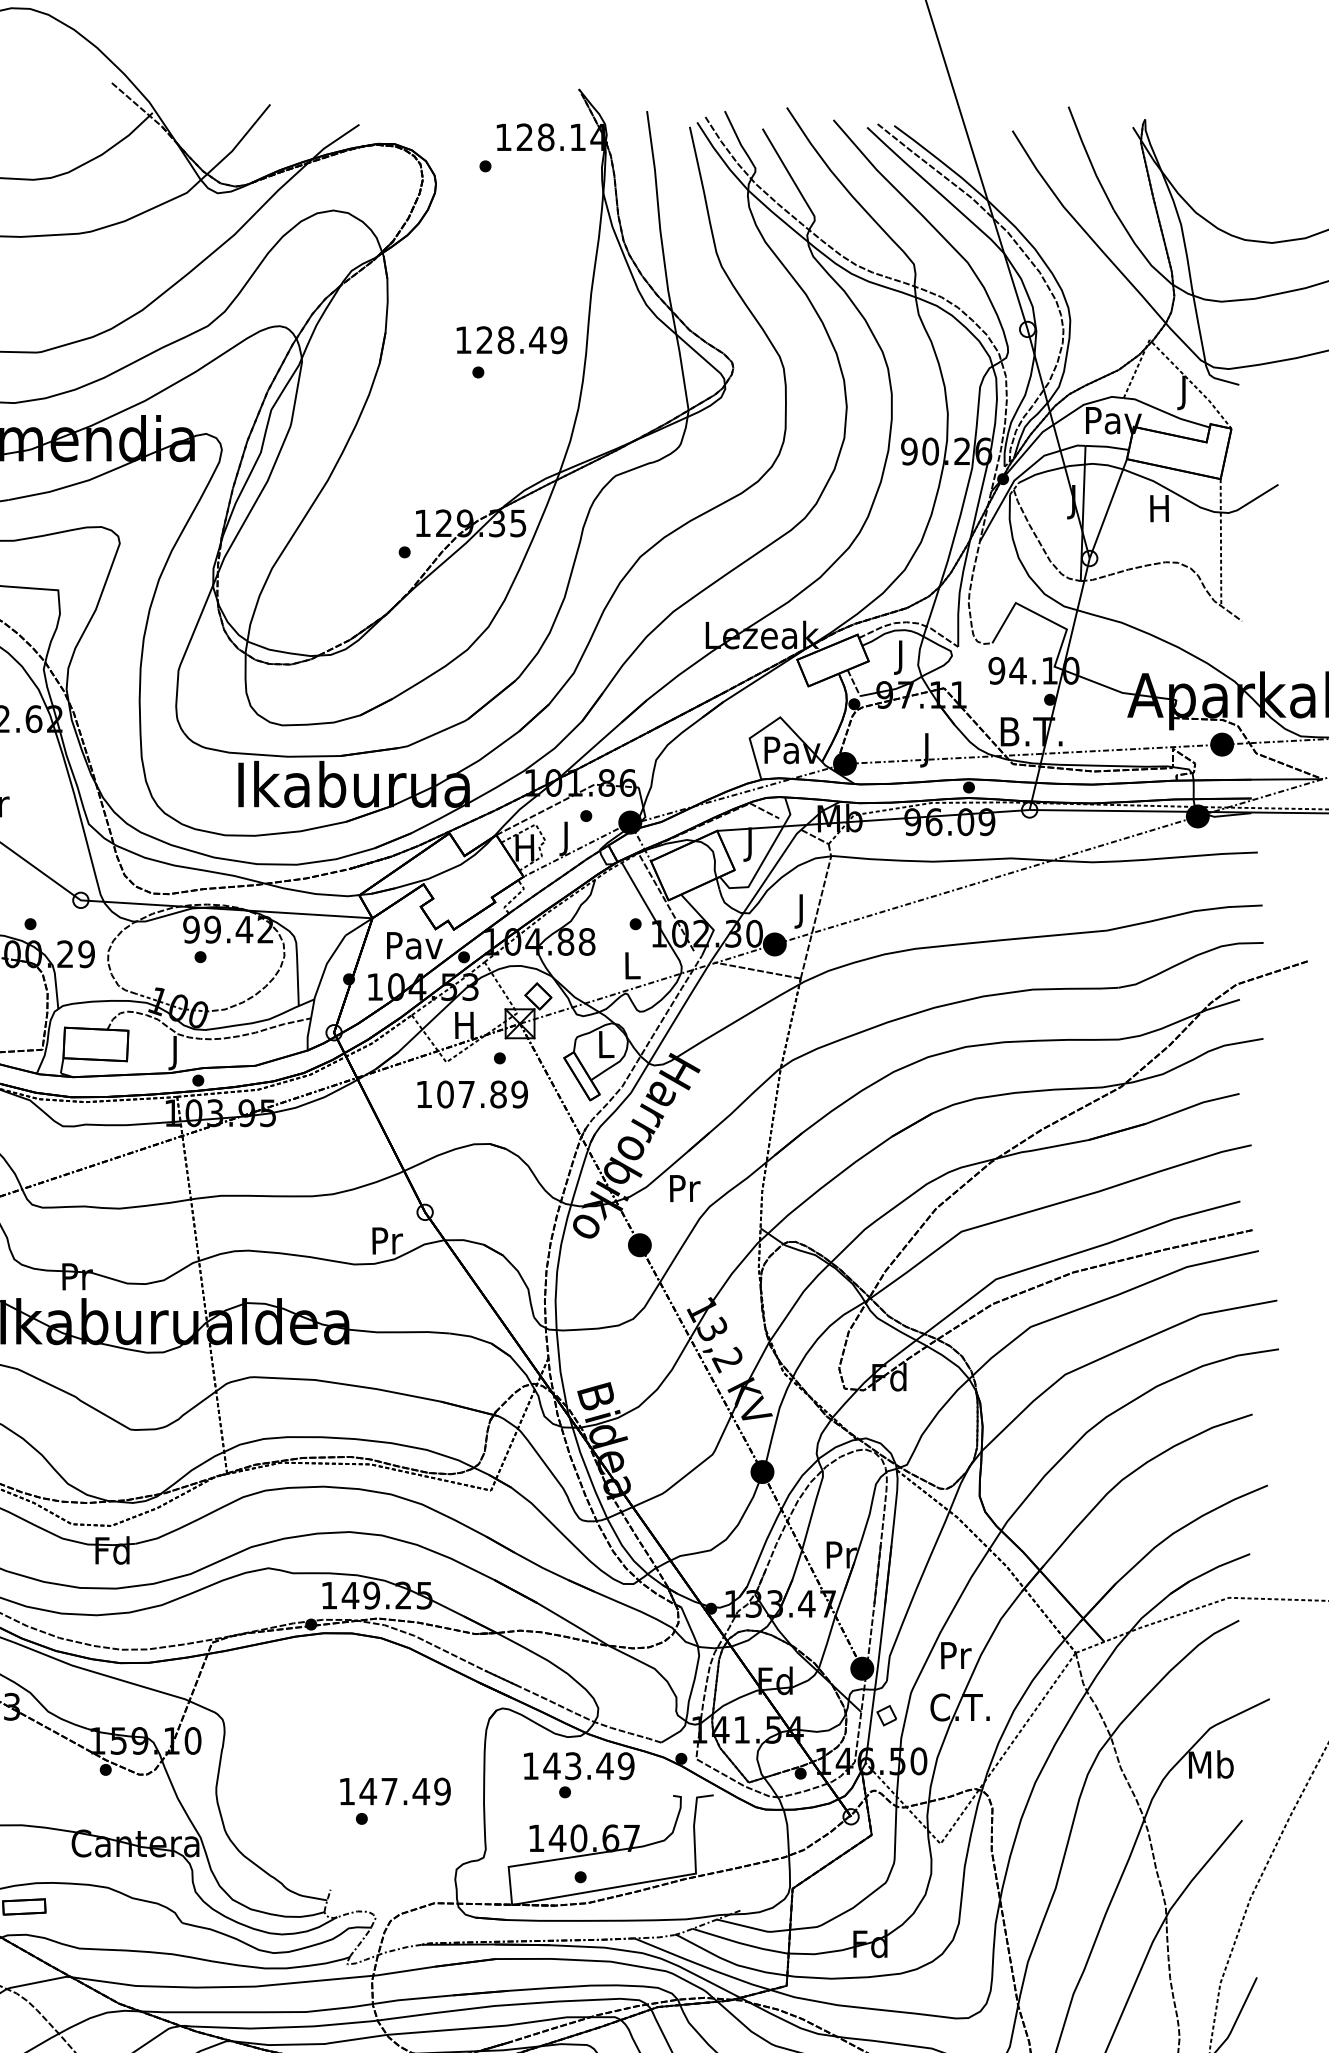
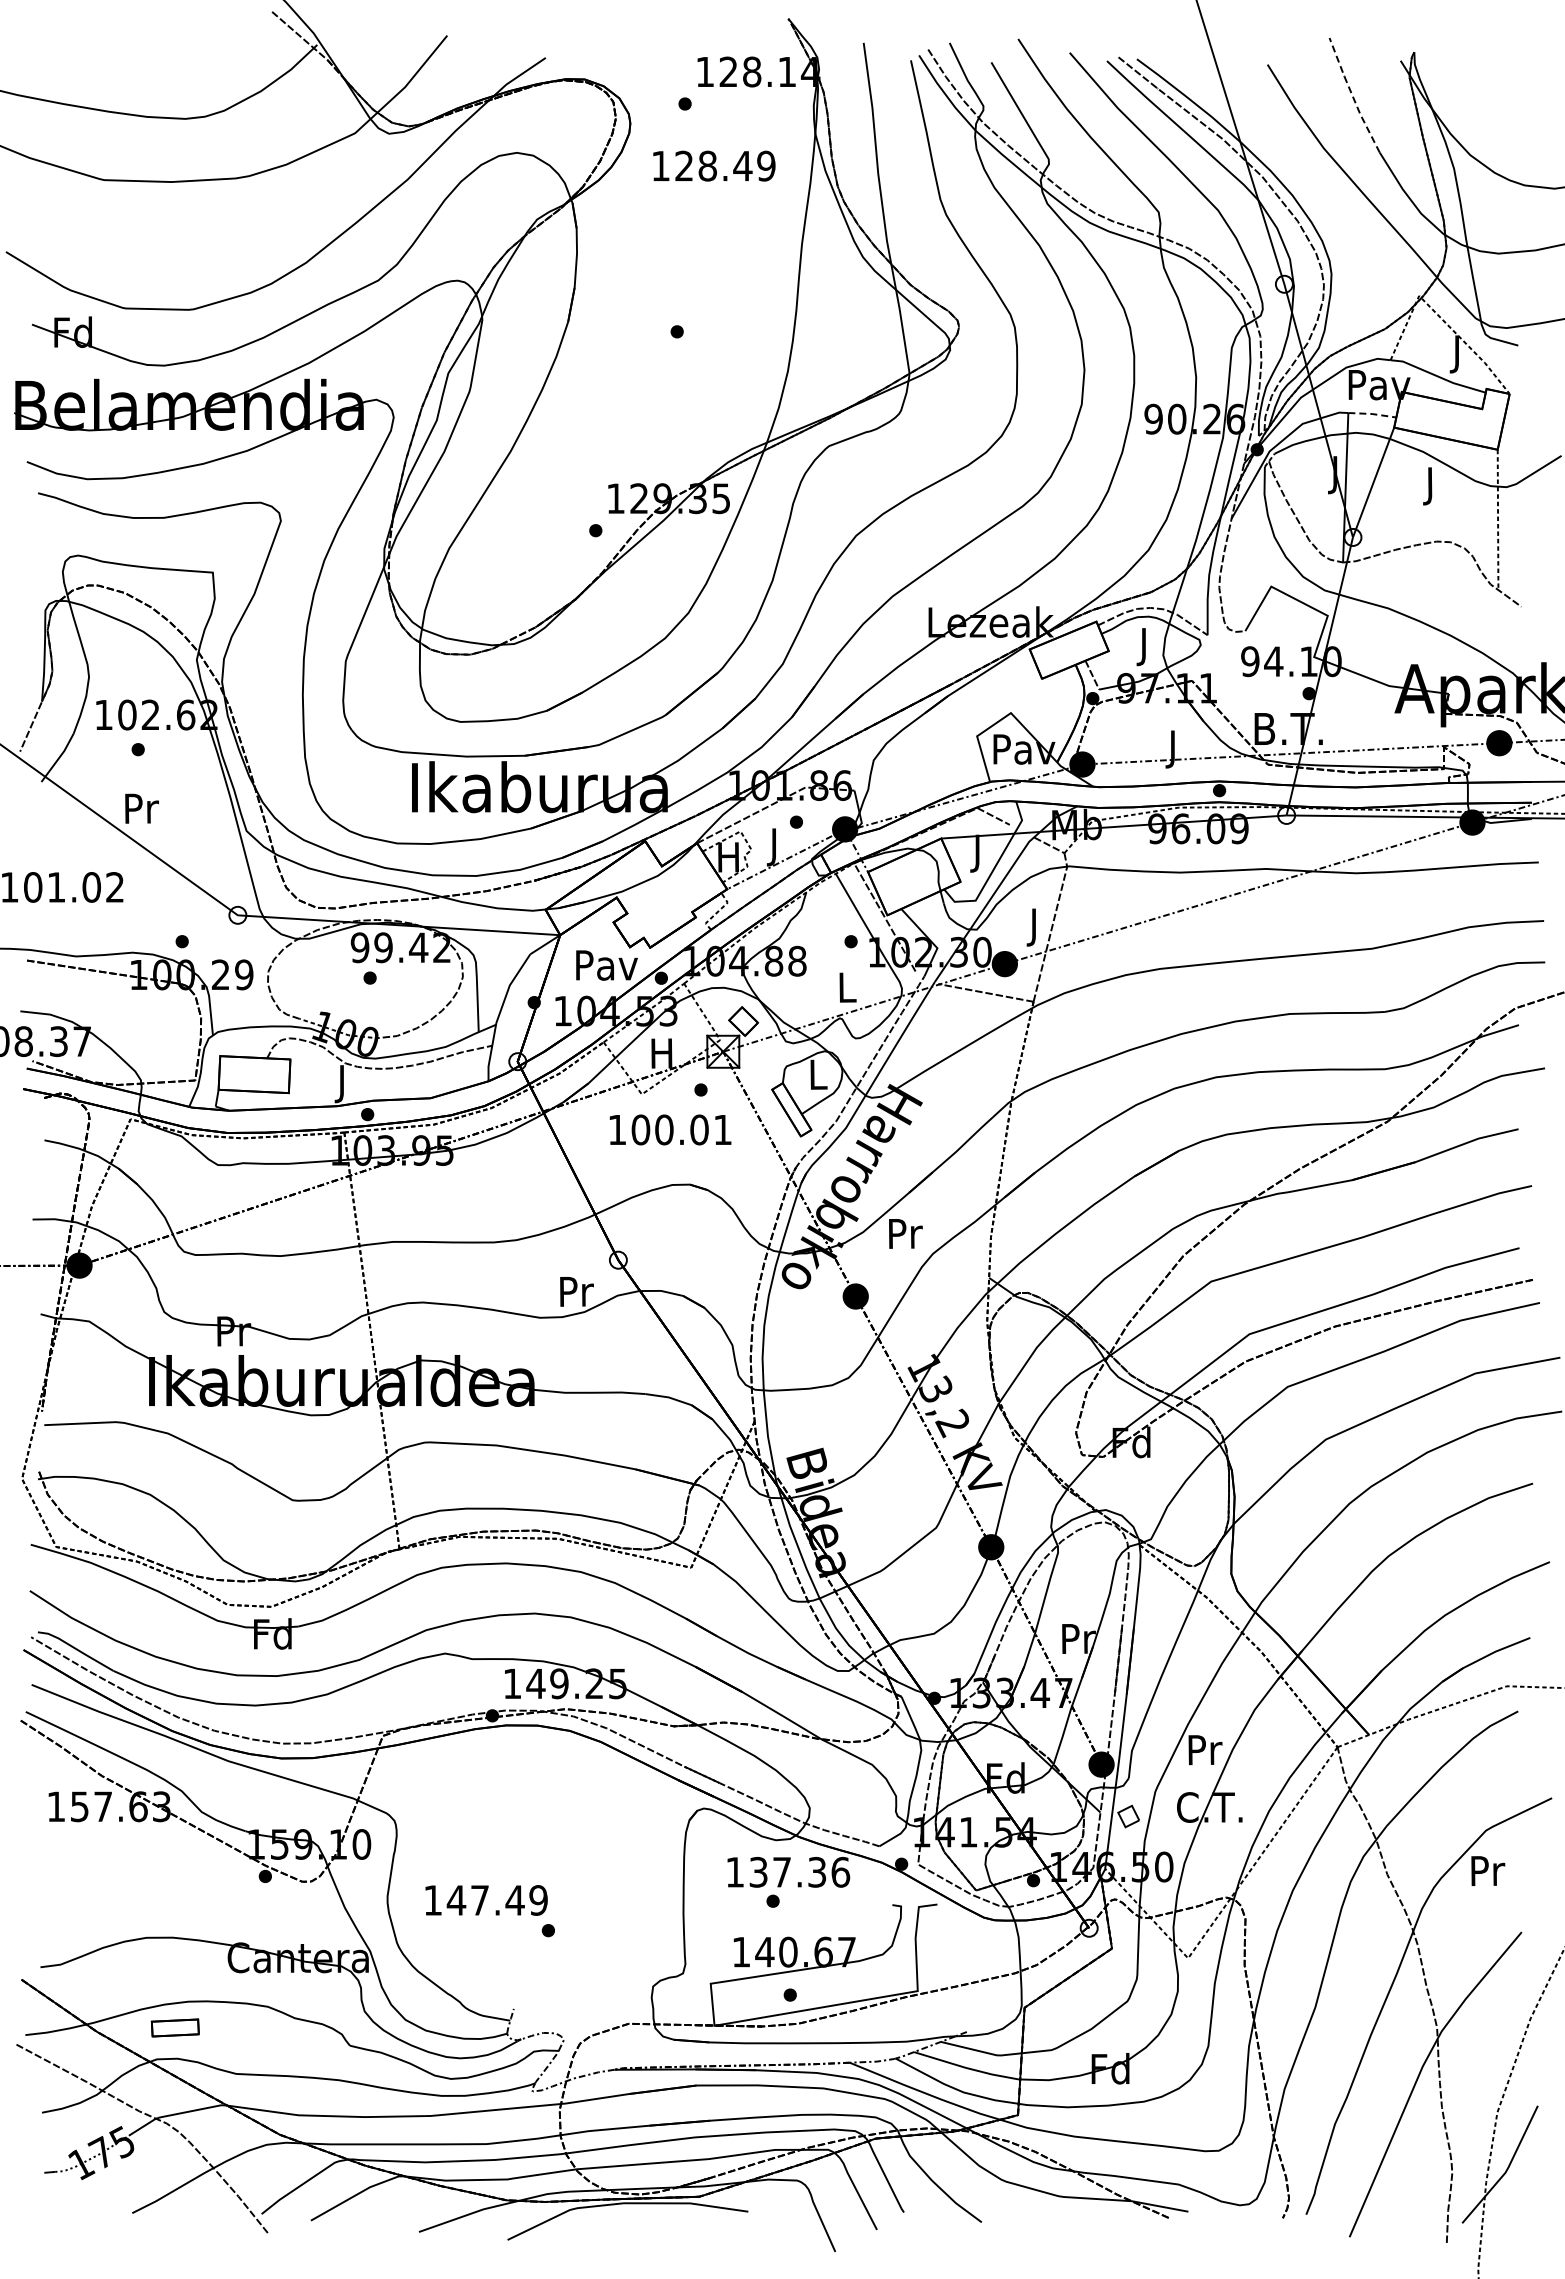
line: (1089, 158) -> (1352, 95), solid -> dashed
text: (512, 339) -> (714, 165), moved
line: (1107, 447) -> (1372, 414), solid -> dashed
text: (1158, 512) -> (1429, 486), H -> J
text: (493, 1094) -> (693, 1129), 107.89 -> 100.01
text: (1211, 1764) -> (1487, 1870), Mb -> Pr
text: (588, 1765) -> (799, 1871), 143.49 -> 137.36
text: (395, 1791) -> (486, 1900), moved

